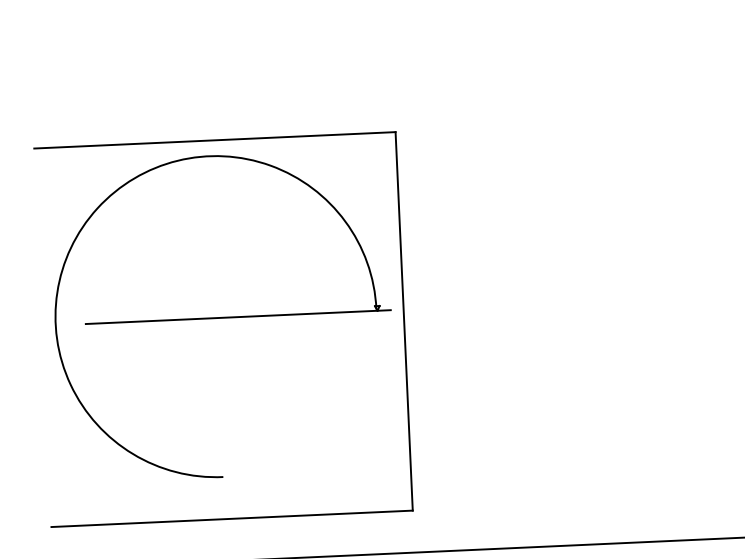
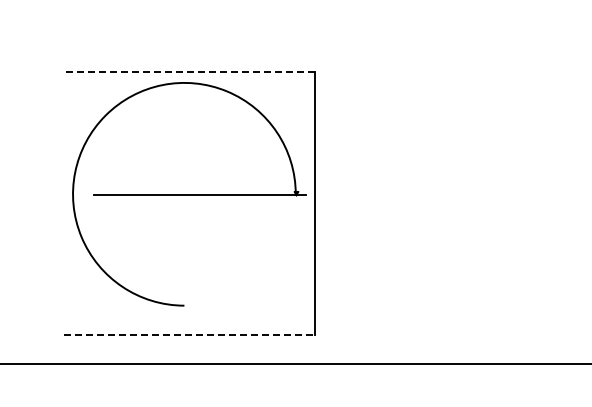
line: (213, 140) -> (188, 72), solid -> dashed
line: (232, 518) -> (189, 334), solid -> dashed

